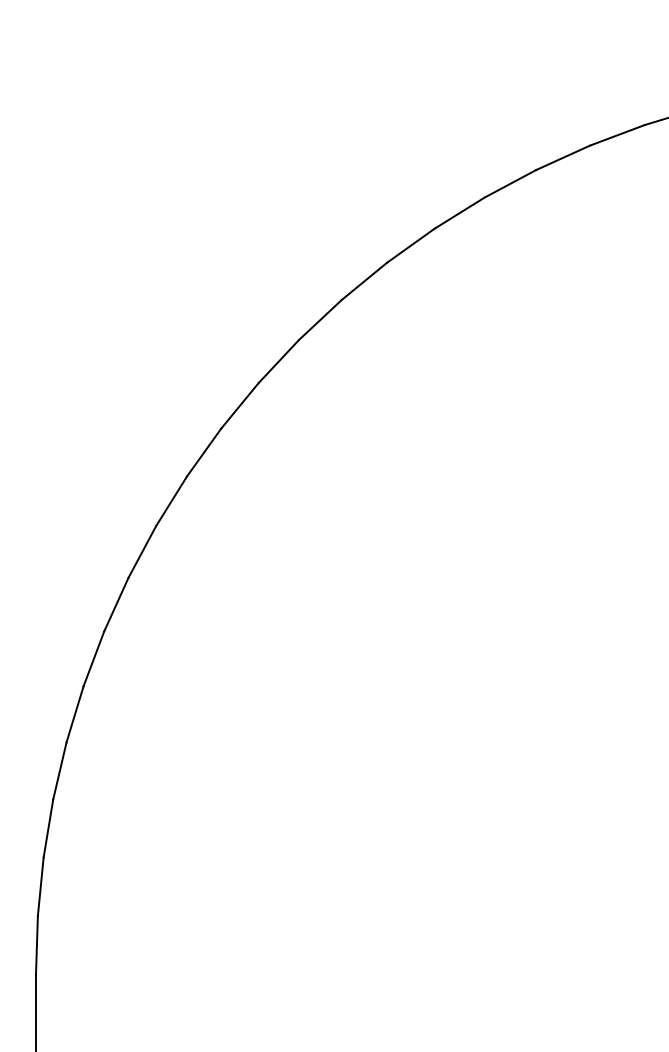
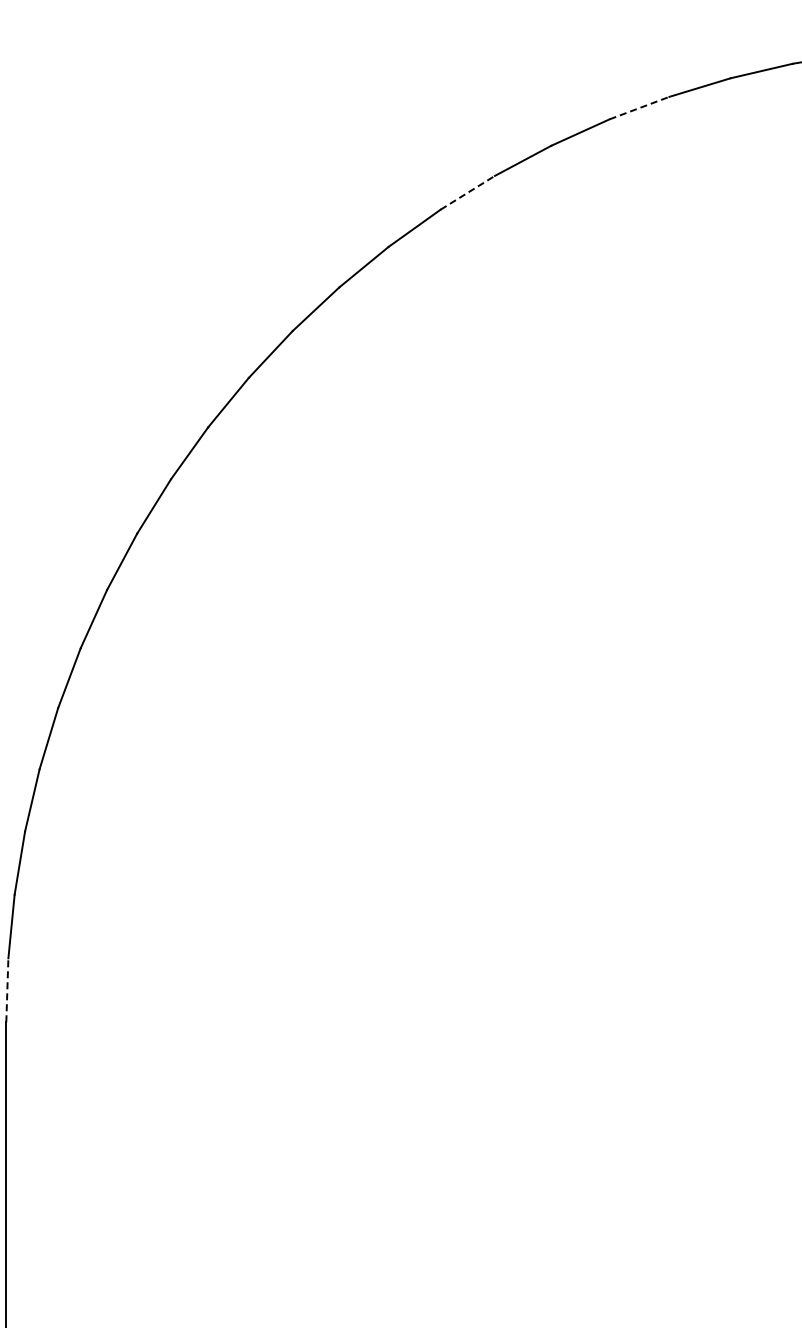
line: (617, 135) -> (639, 108), solid -> dashed
line: (459, 212) -> (467, 192), solid -> dashed
line: (37, 945) -> (7, 990), solid -> dashed

